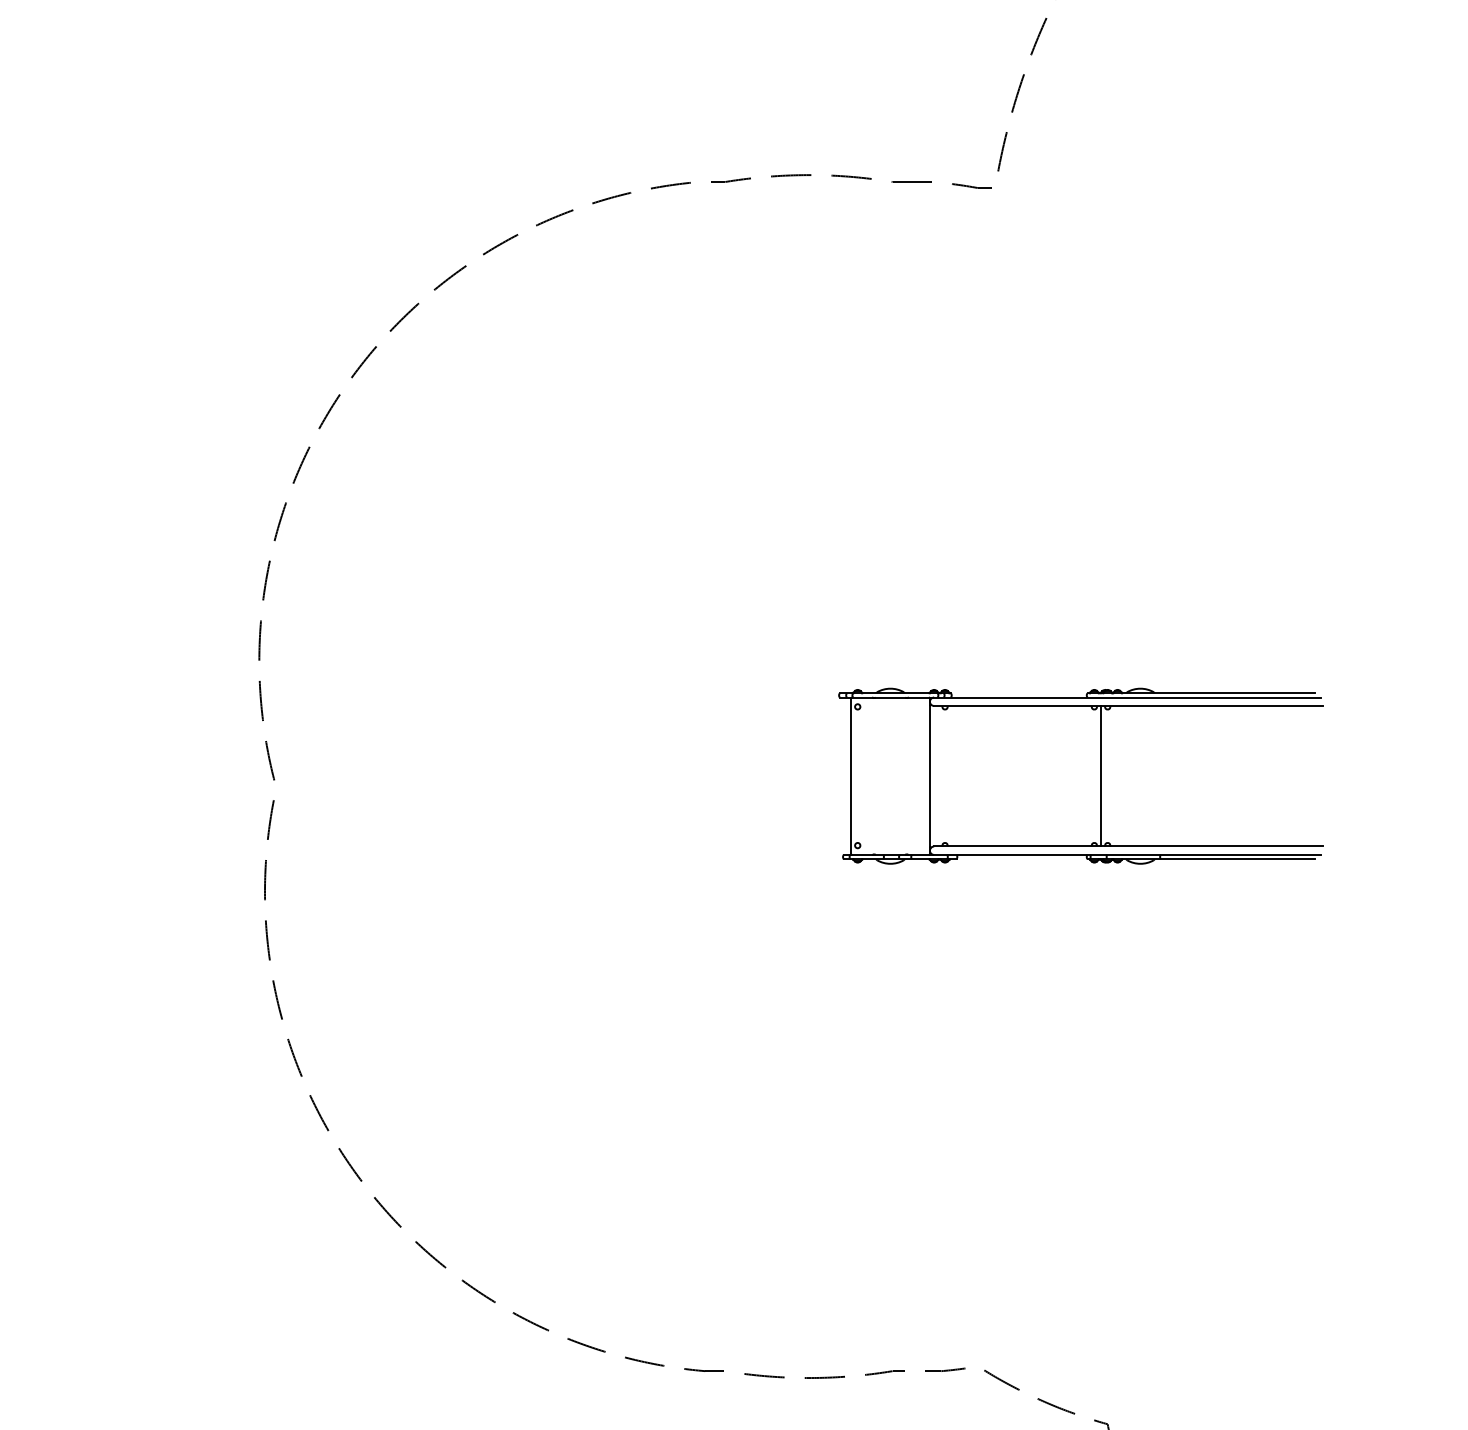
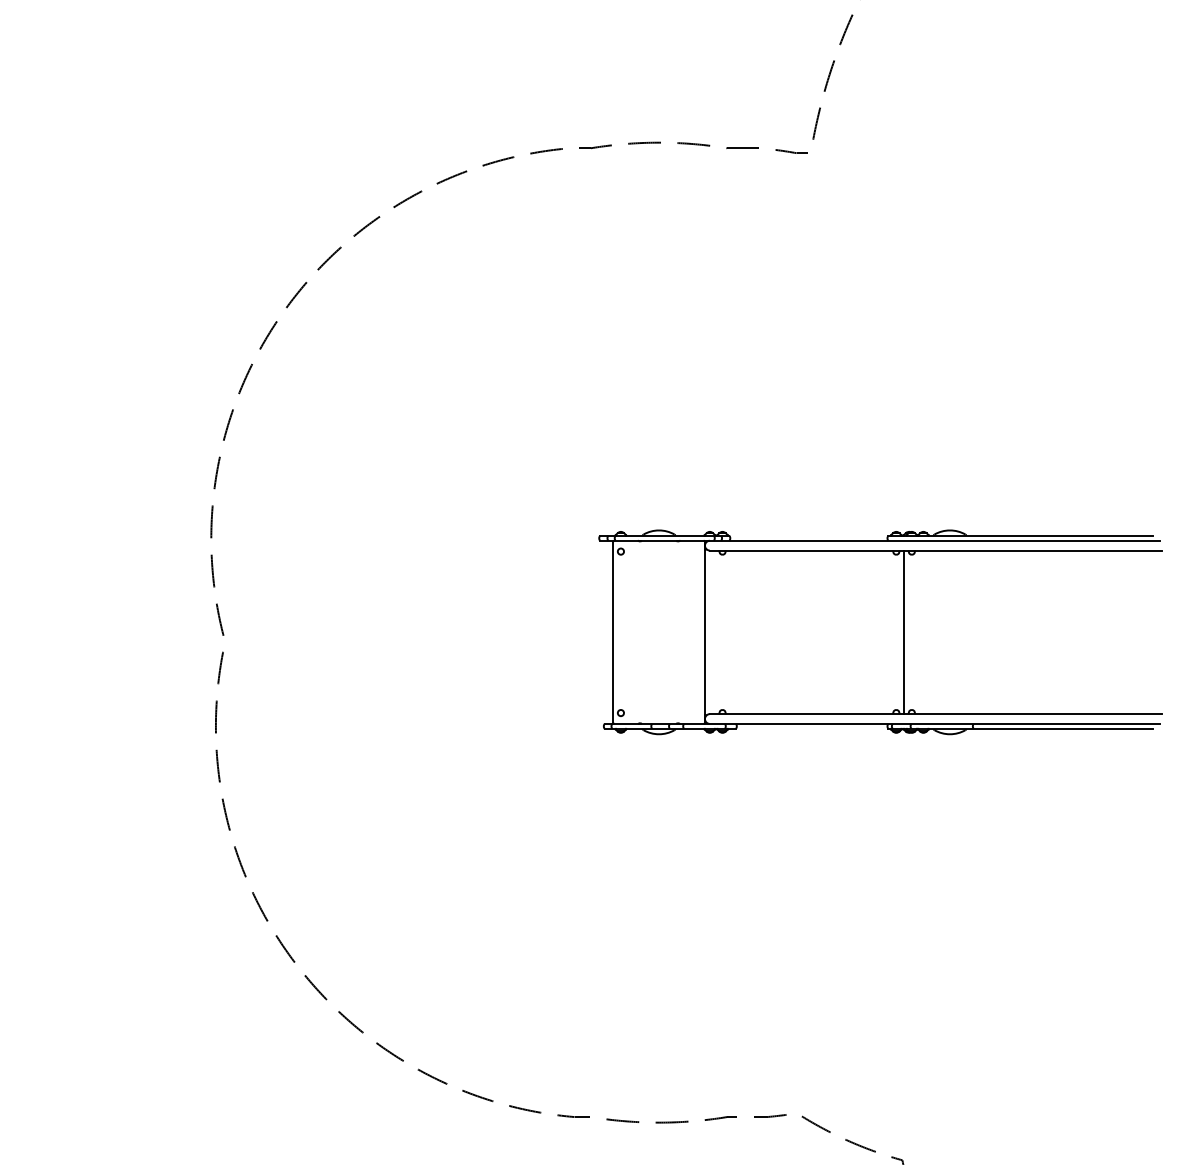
part: (1080, 776) -> (880, 632), size x1.43

